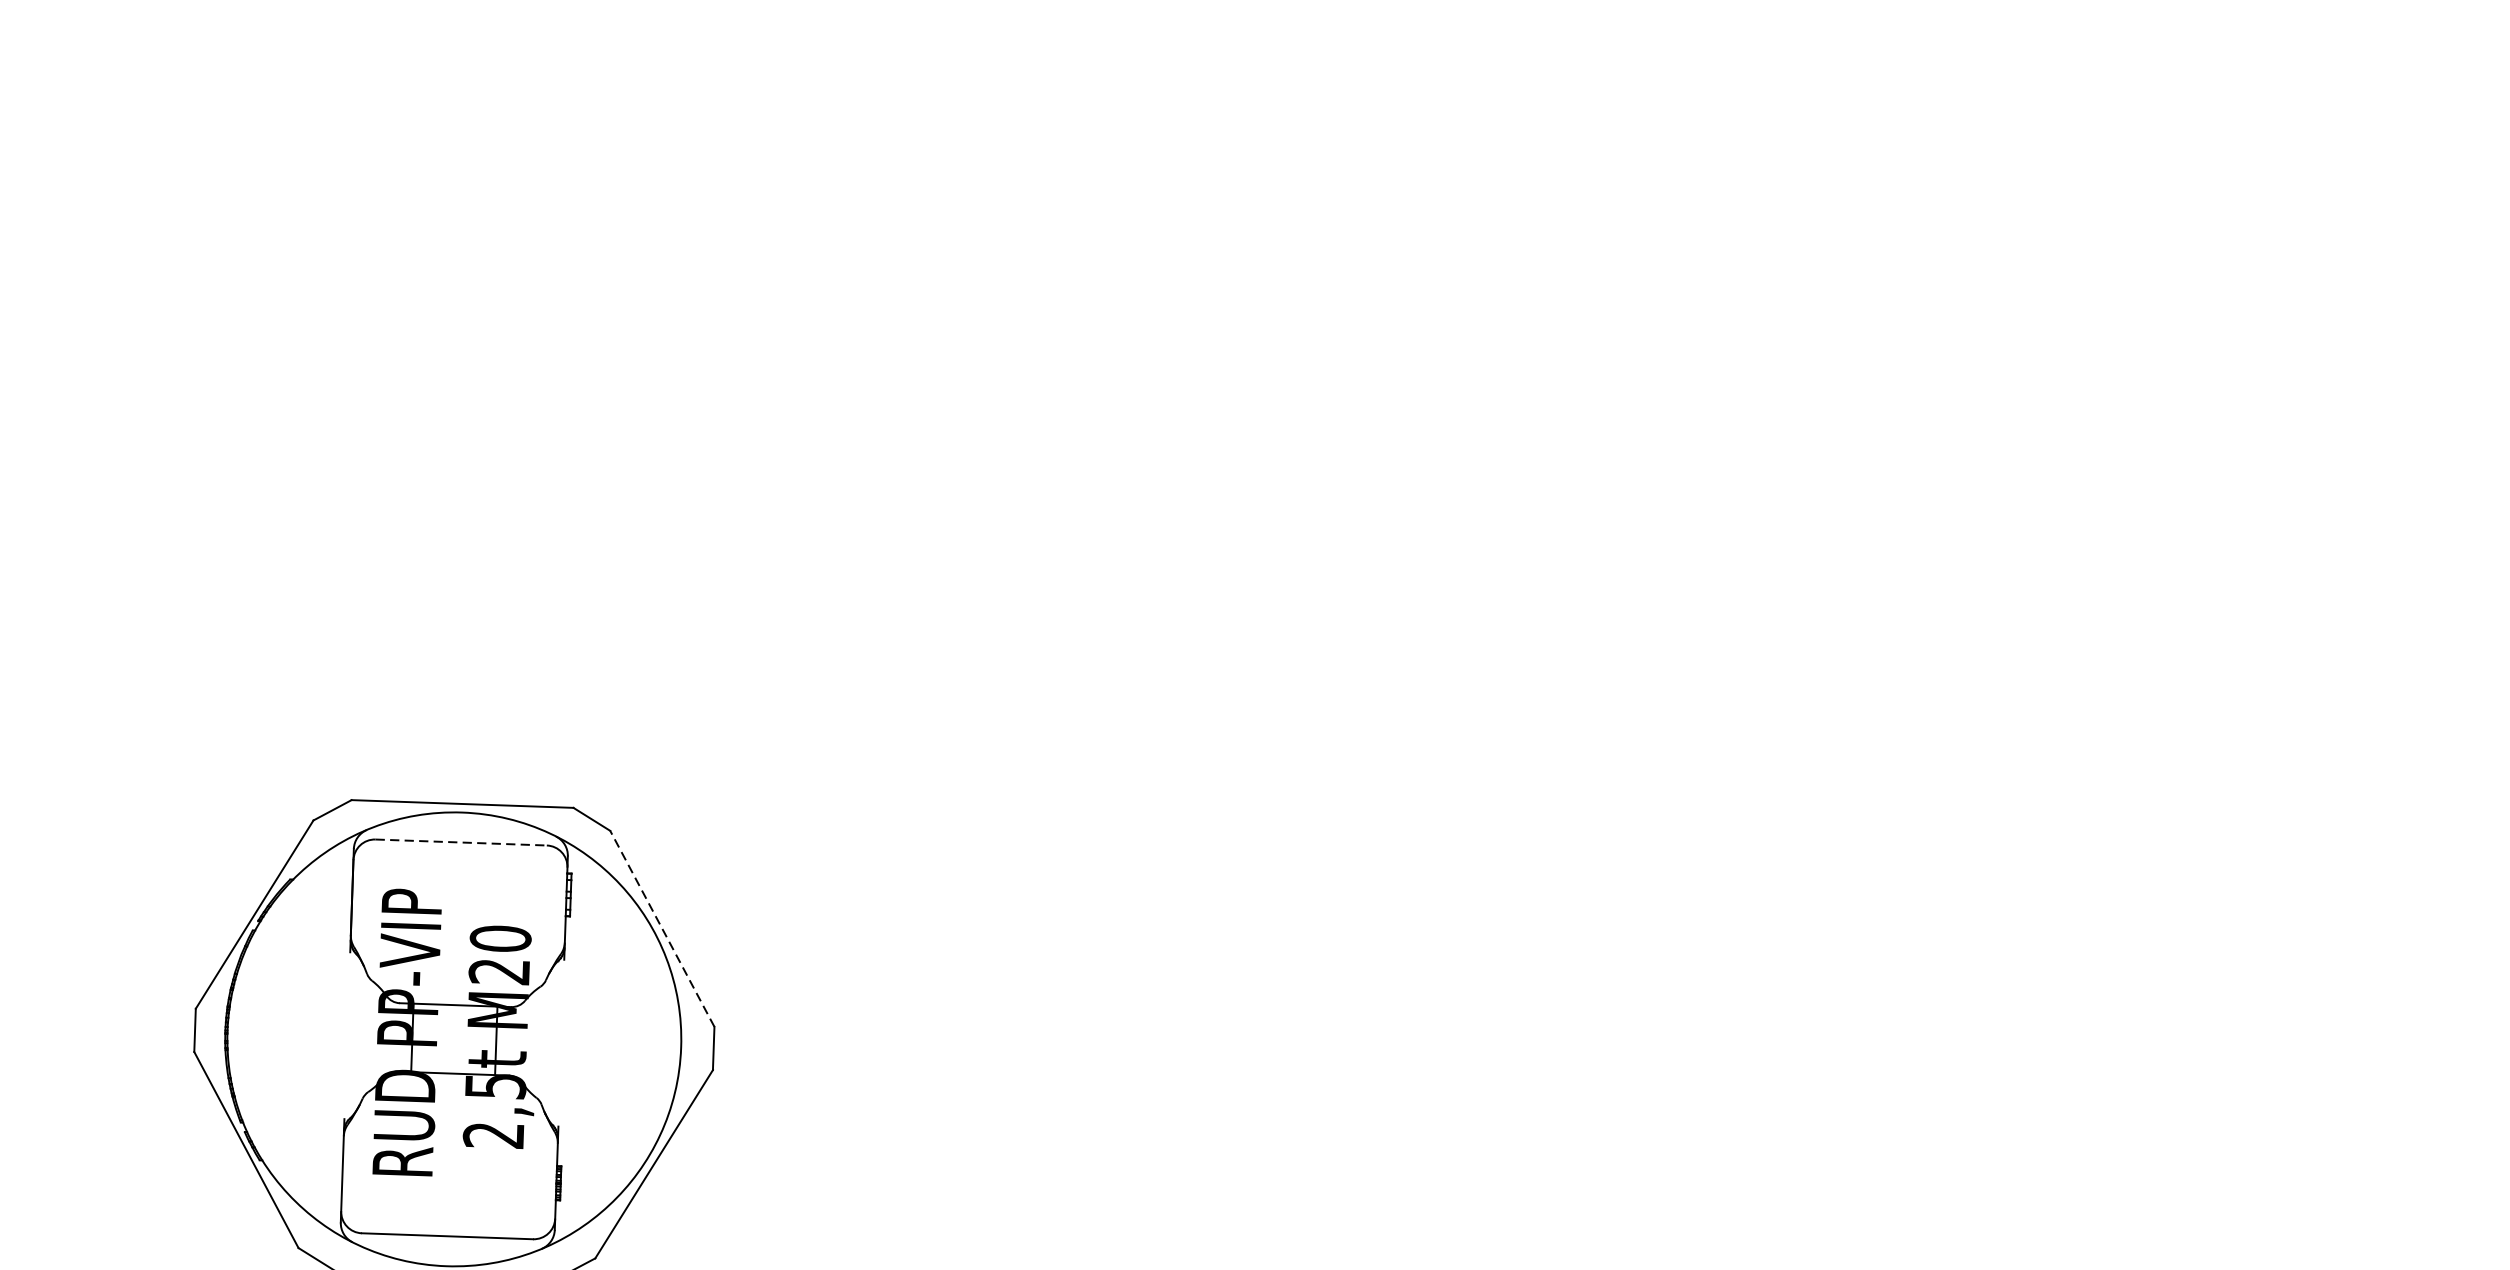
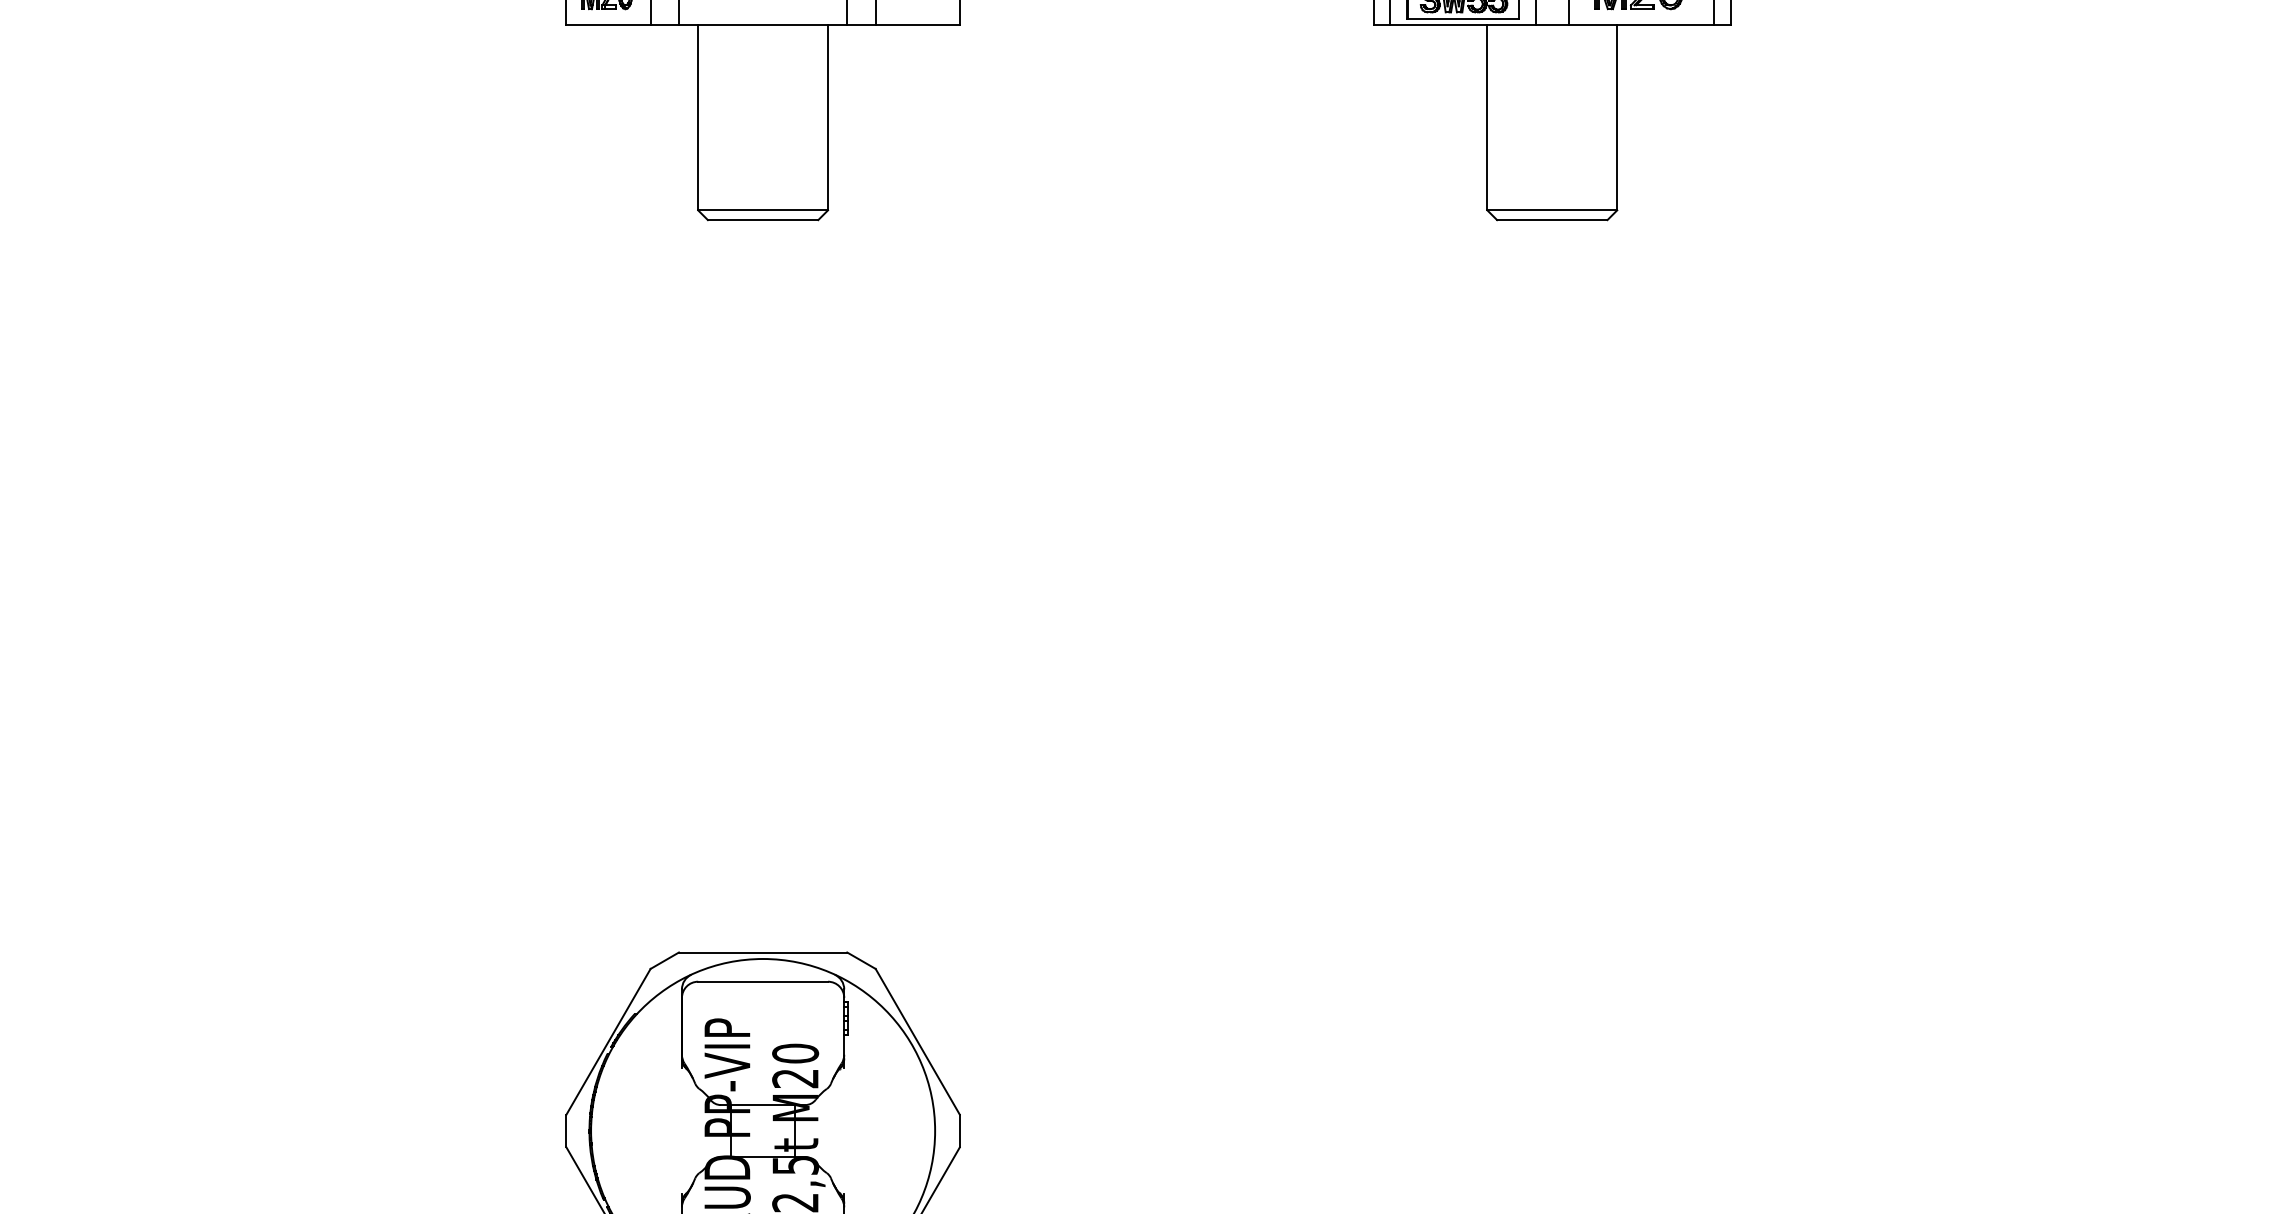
line: (461, 842) -> (763, 981), dashed -> solid
line: (662, 928) -> (917, 1041), dashed -> solid

